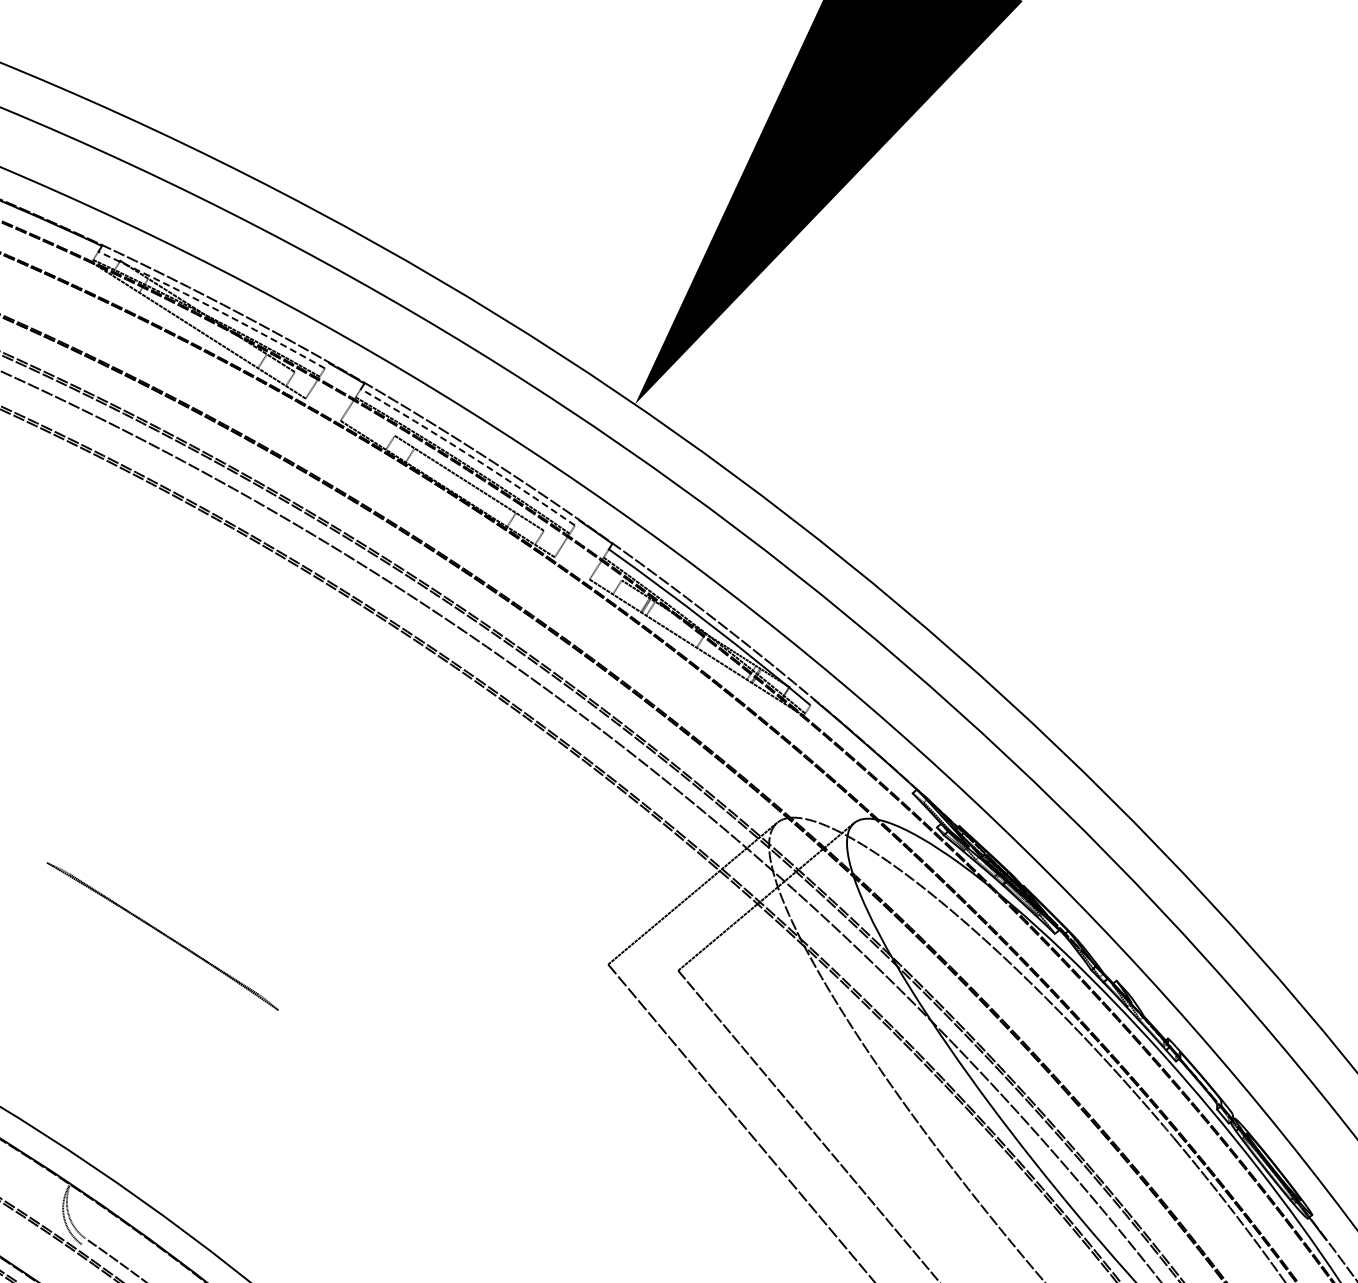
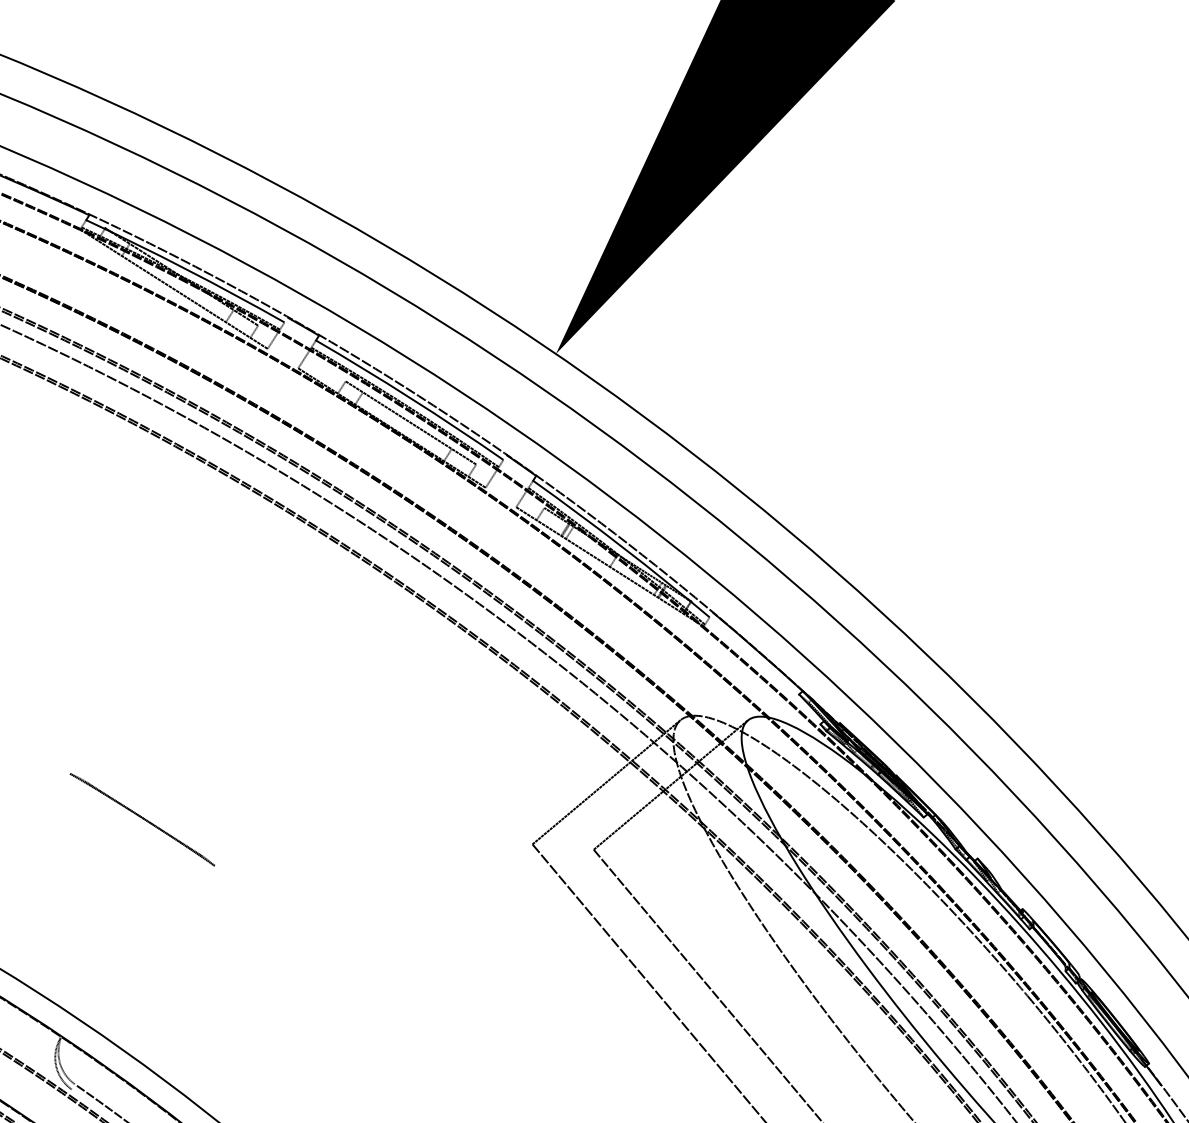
arc: (212, 307) -> (186, 269), dashed -> solid
arc: (469, 455) -> (411, 398), dashed -> solid
part: (162, 936) -> (142, 819), size x0.71

